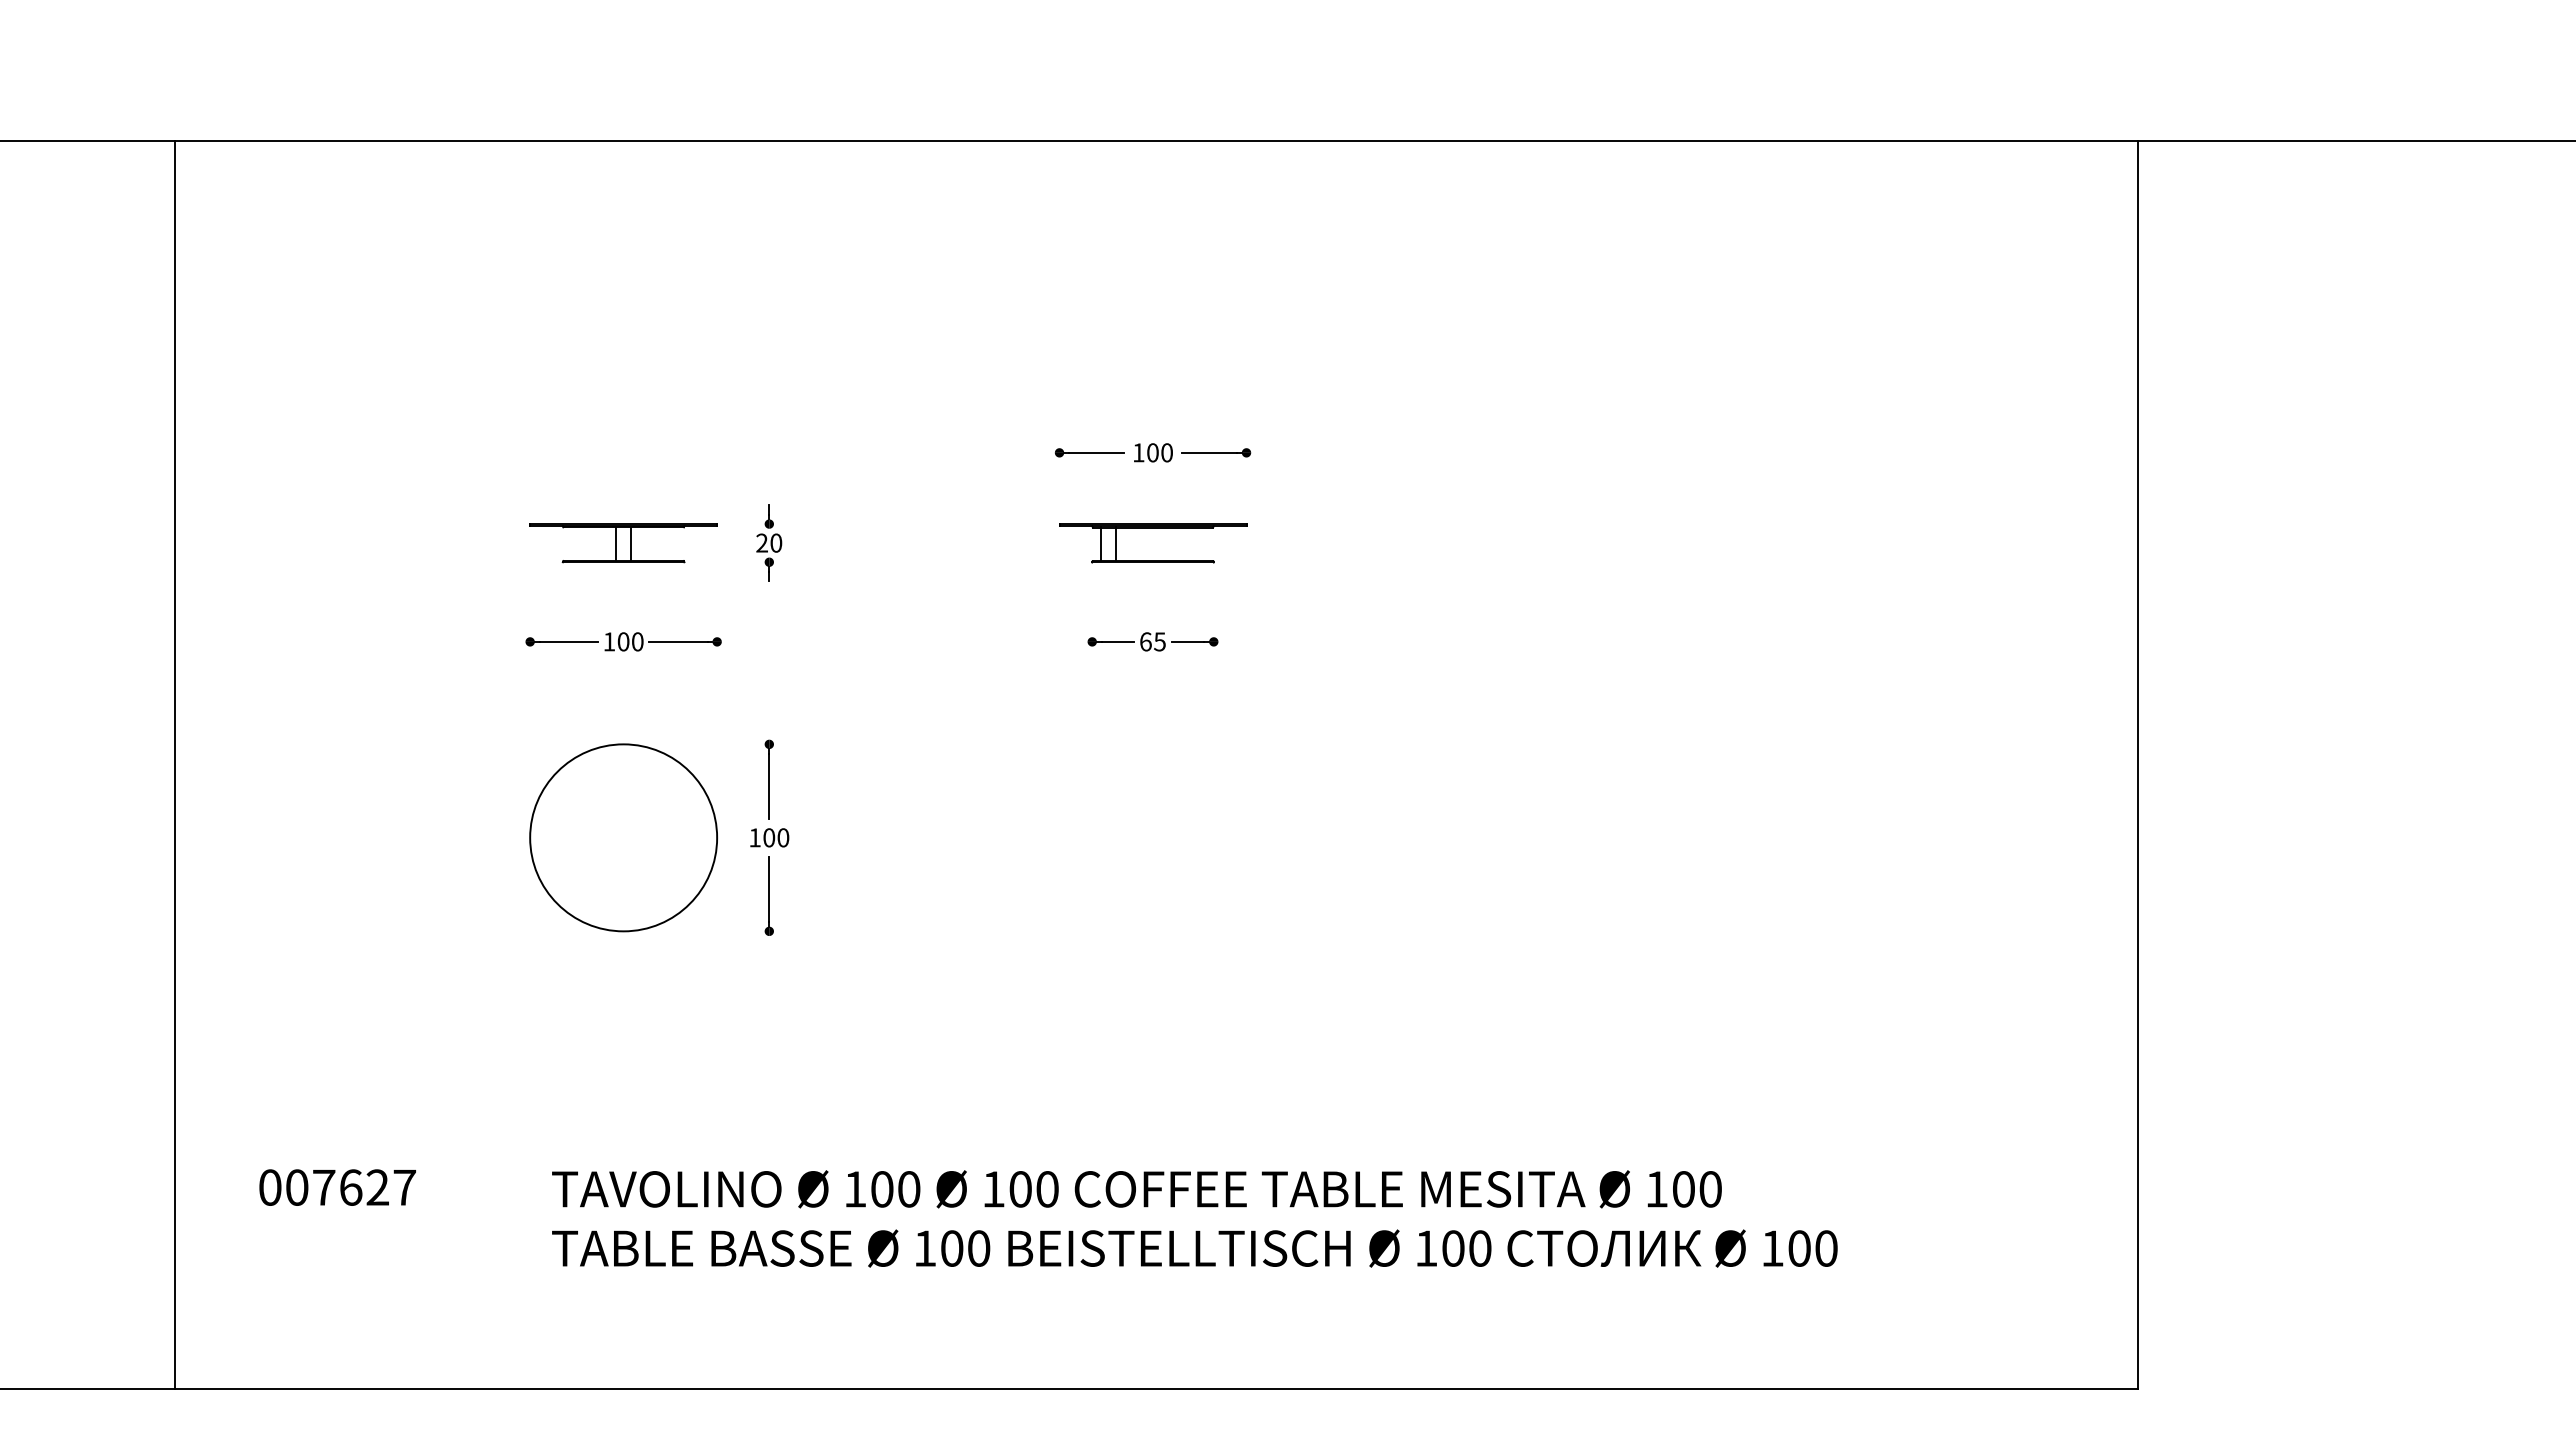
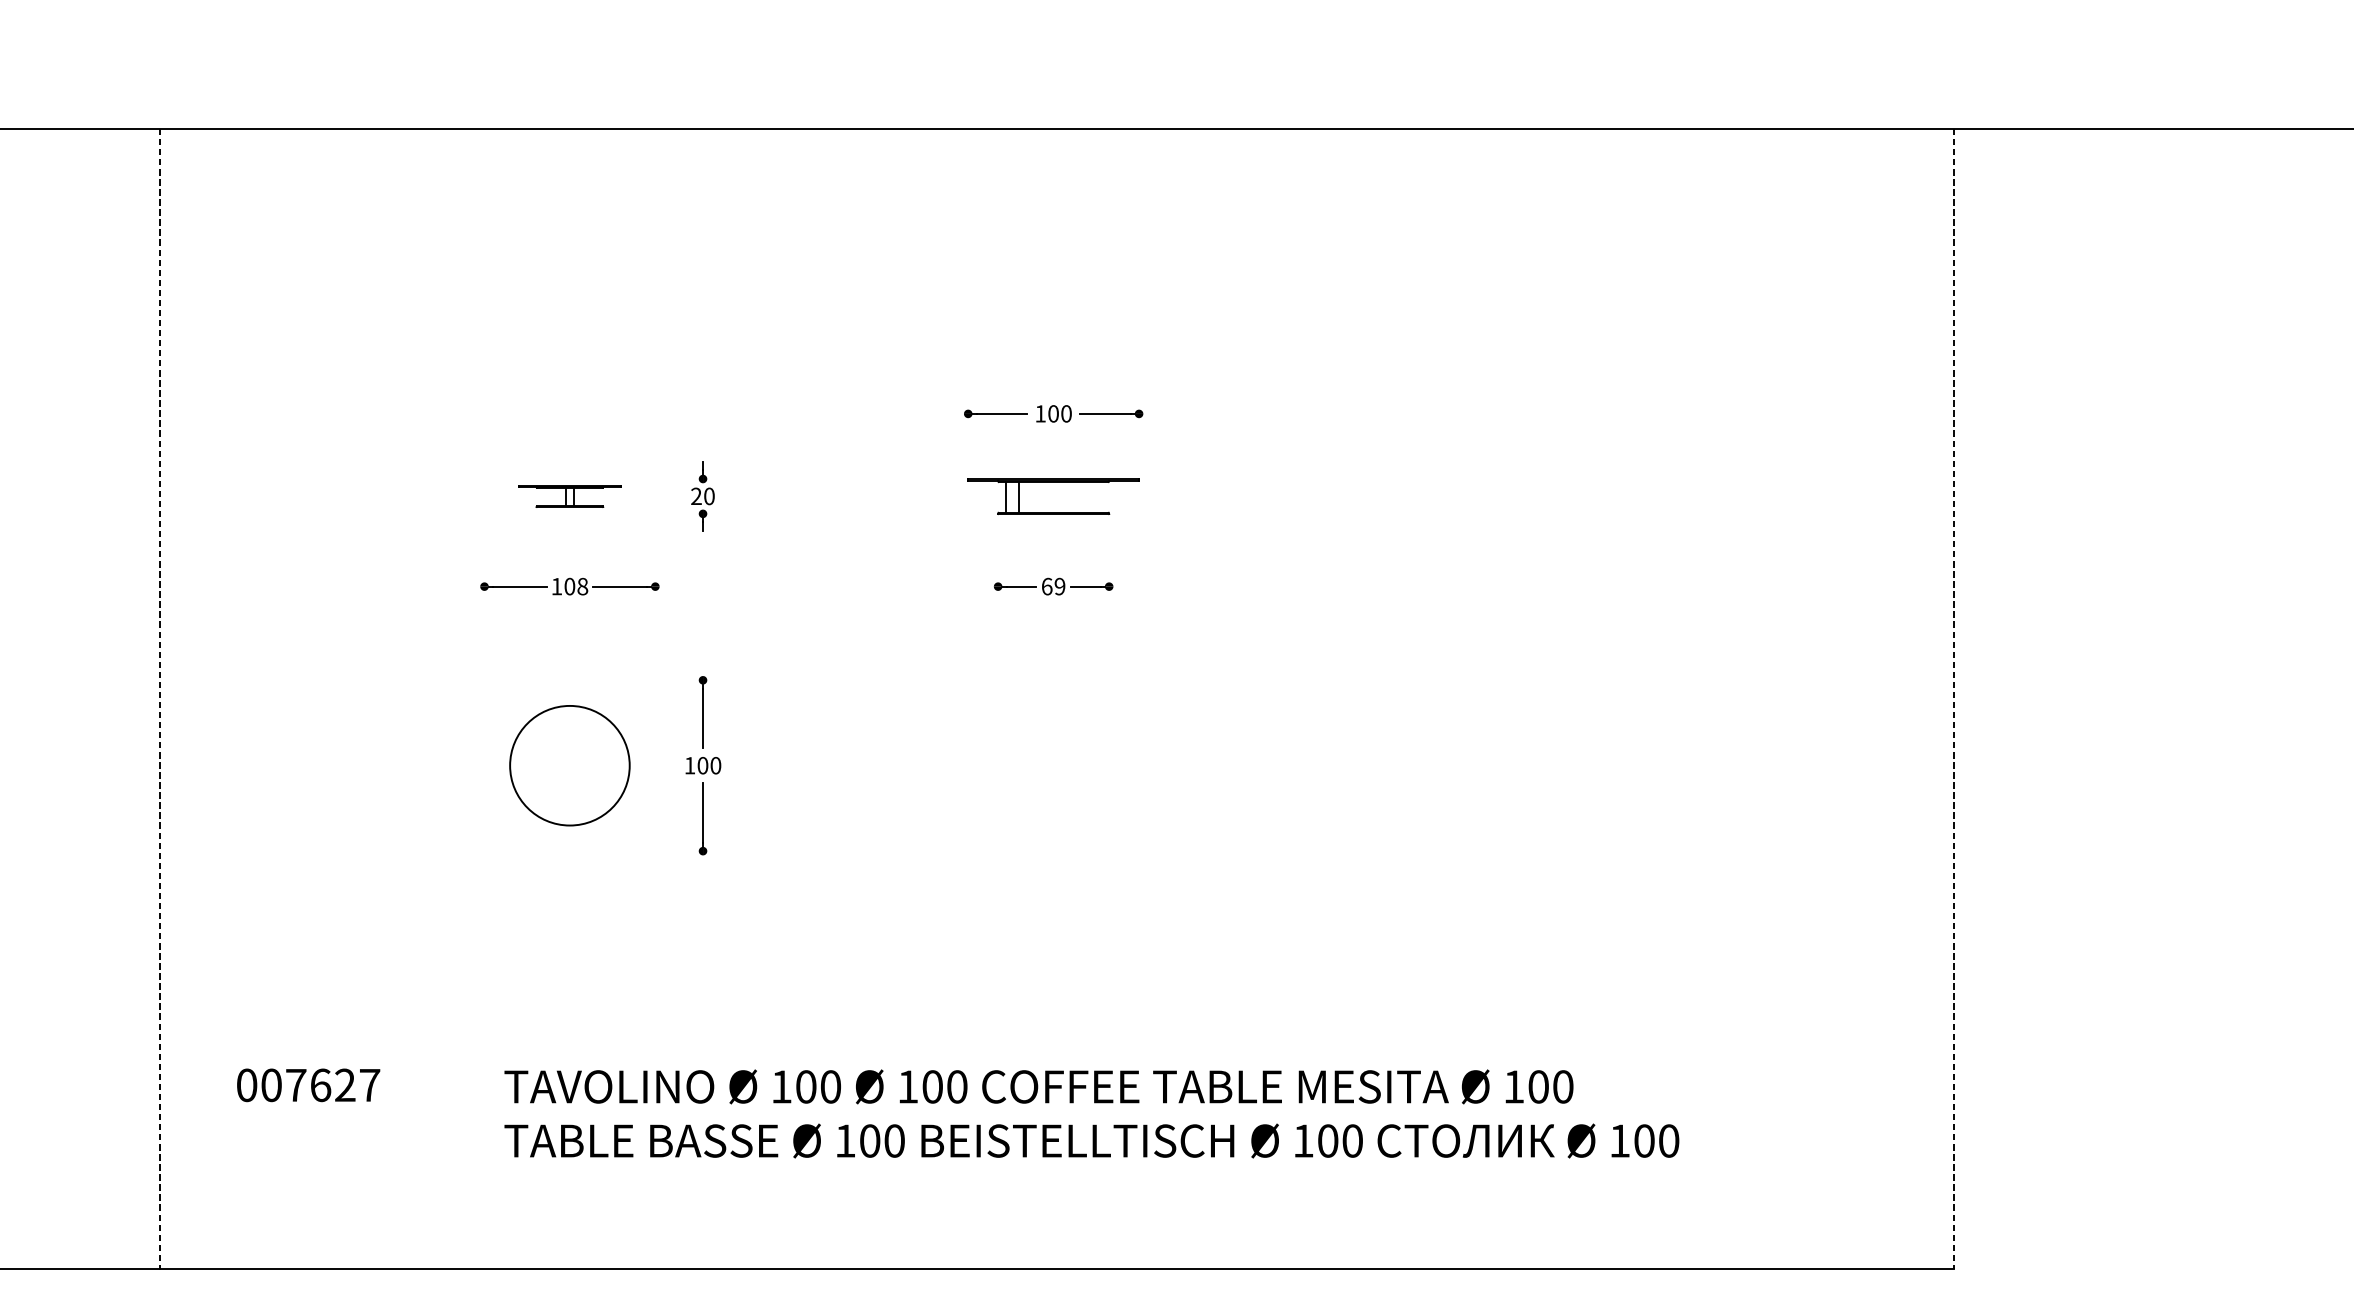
part: (623, 543) -> (569, 496), size x0.6
text: (637, 641) -> (582, 586), 100 -> 108
text: (1159, 641) -> (1059, 586), 65 -> 69
line: (174, 765) -> (159, 699), solid -> dashed
line: (2138, 765) -> (1954, 699), solid -> dashed
circle: (623, 837) -> (569, 765), size x0.7

